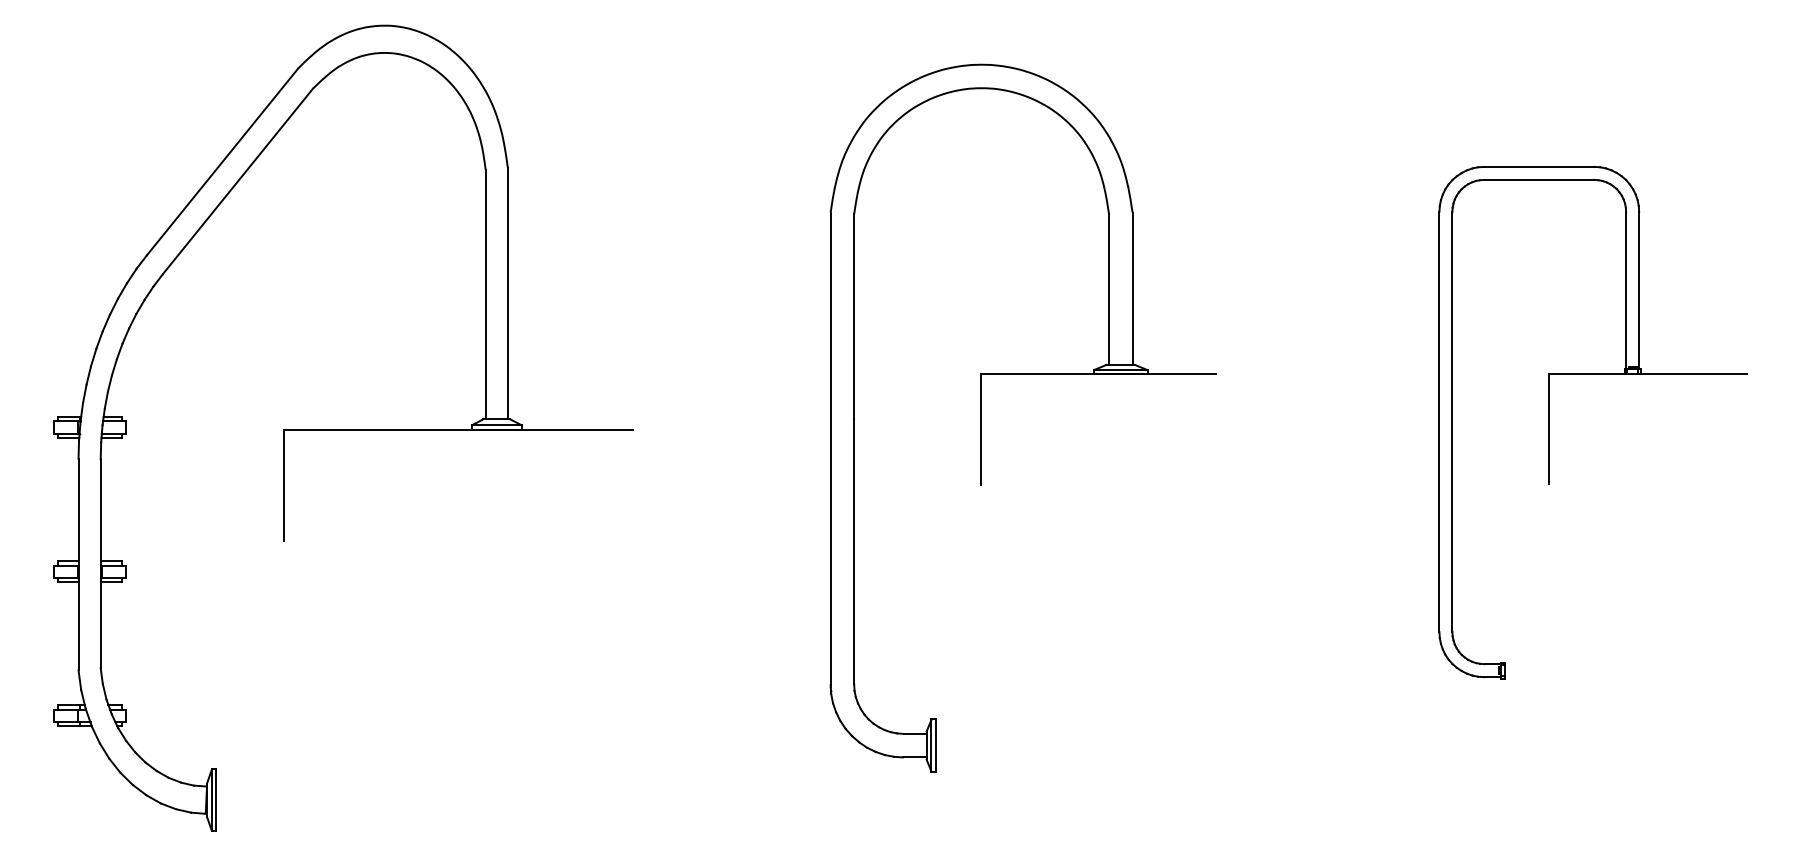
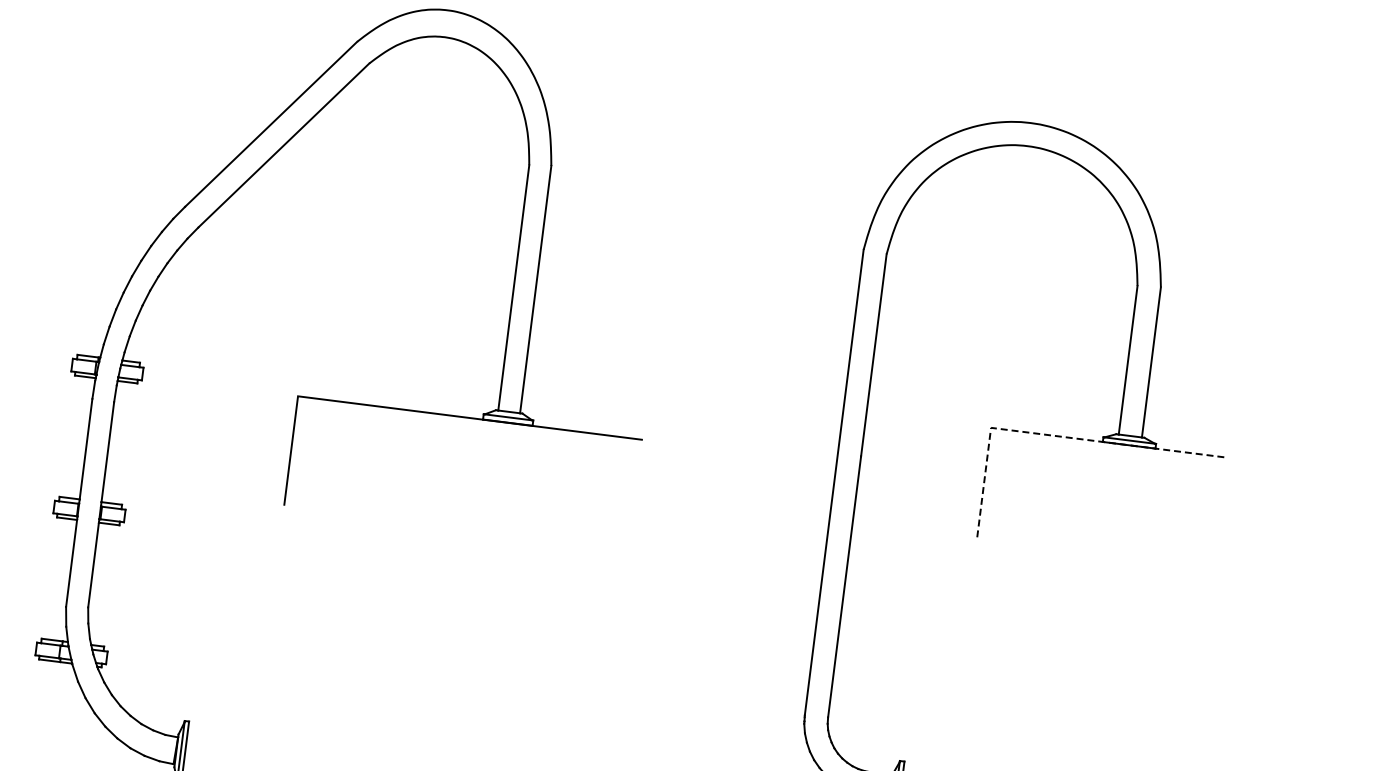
line: (1042, 374) -> (1052, 435), solid -> dashed

